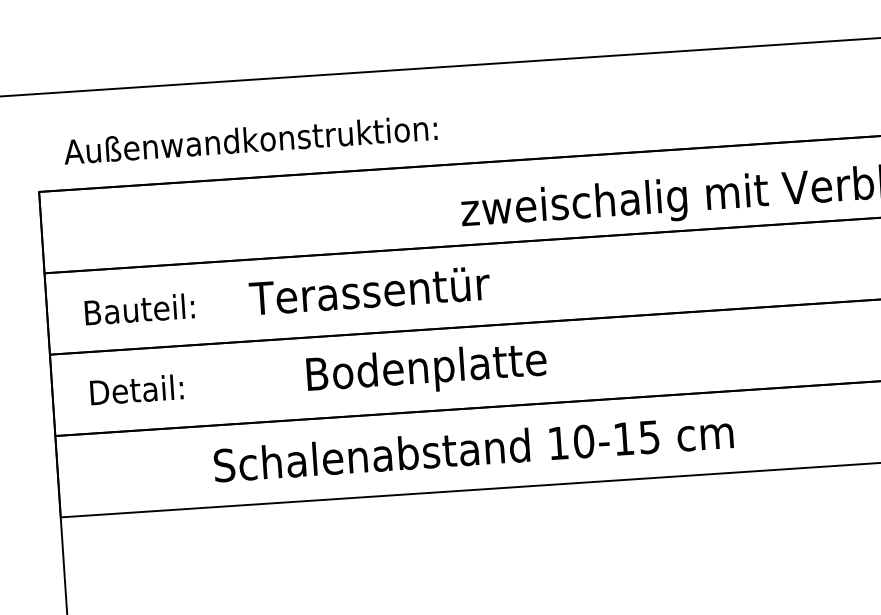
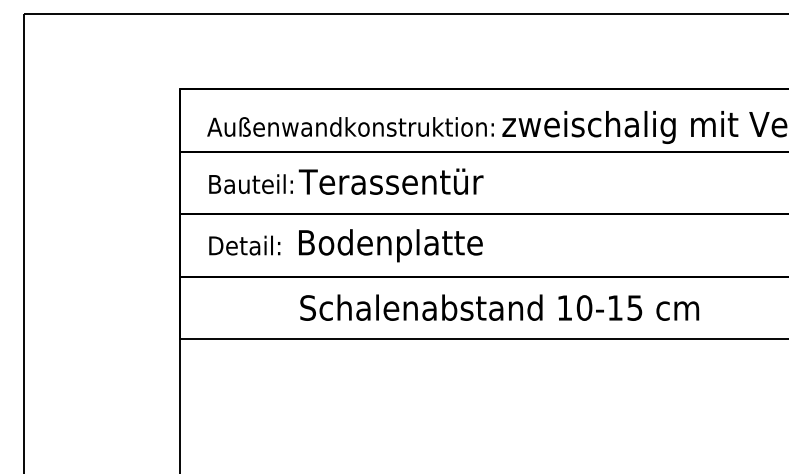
text: (250, 139) -> (350, 126), moved
text: (368, 290) -> (390, 181), moved
text: (426, 370) -> (390, 245), moved

